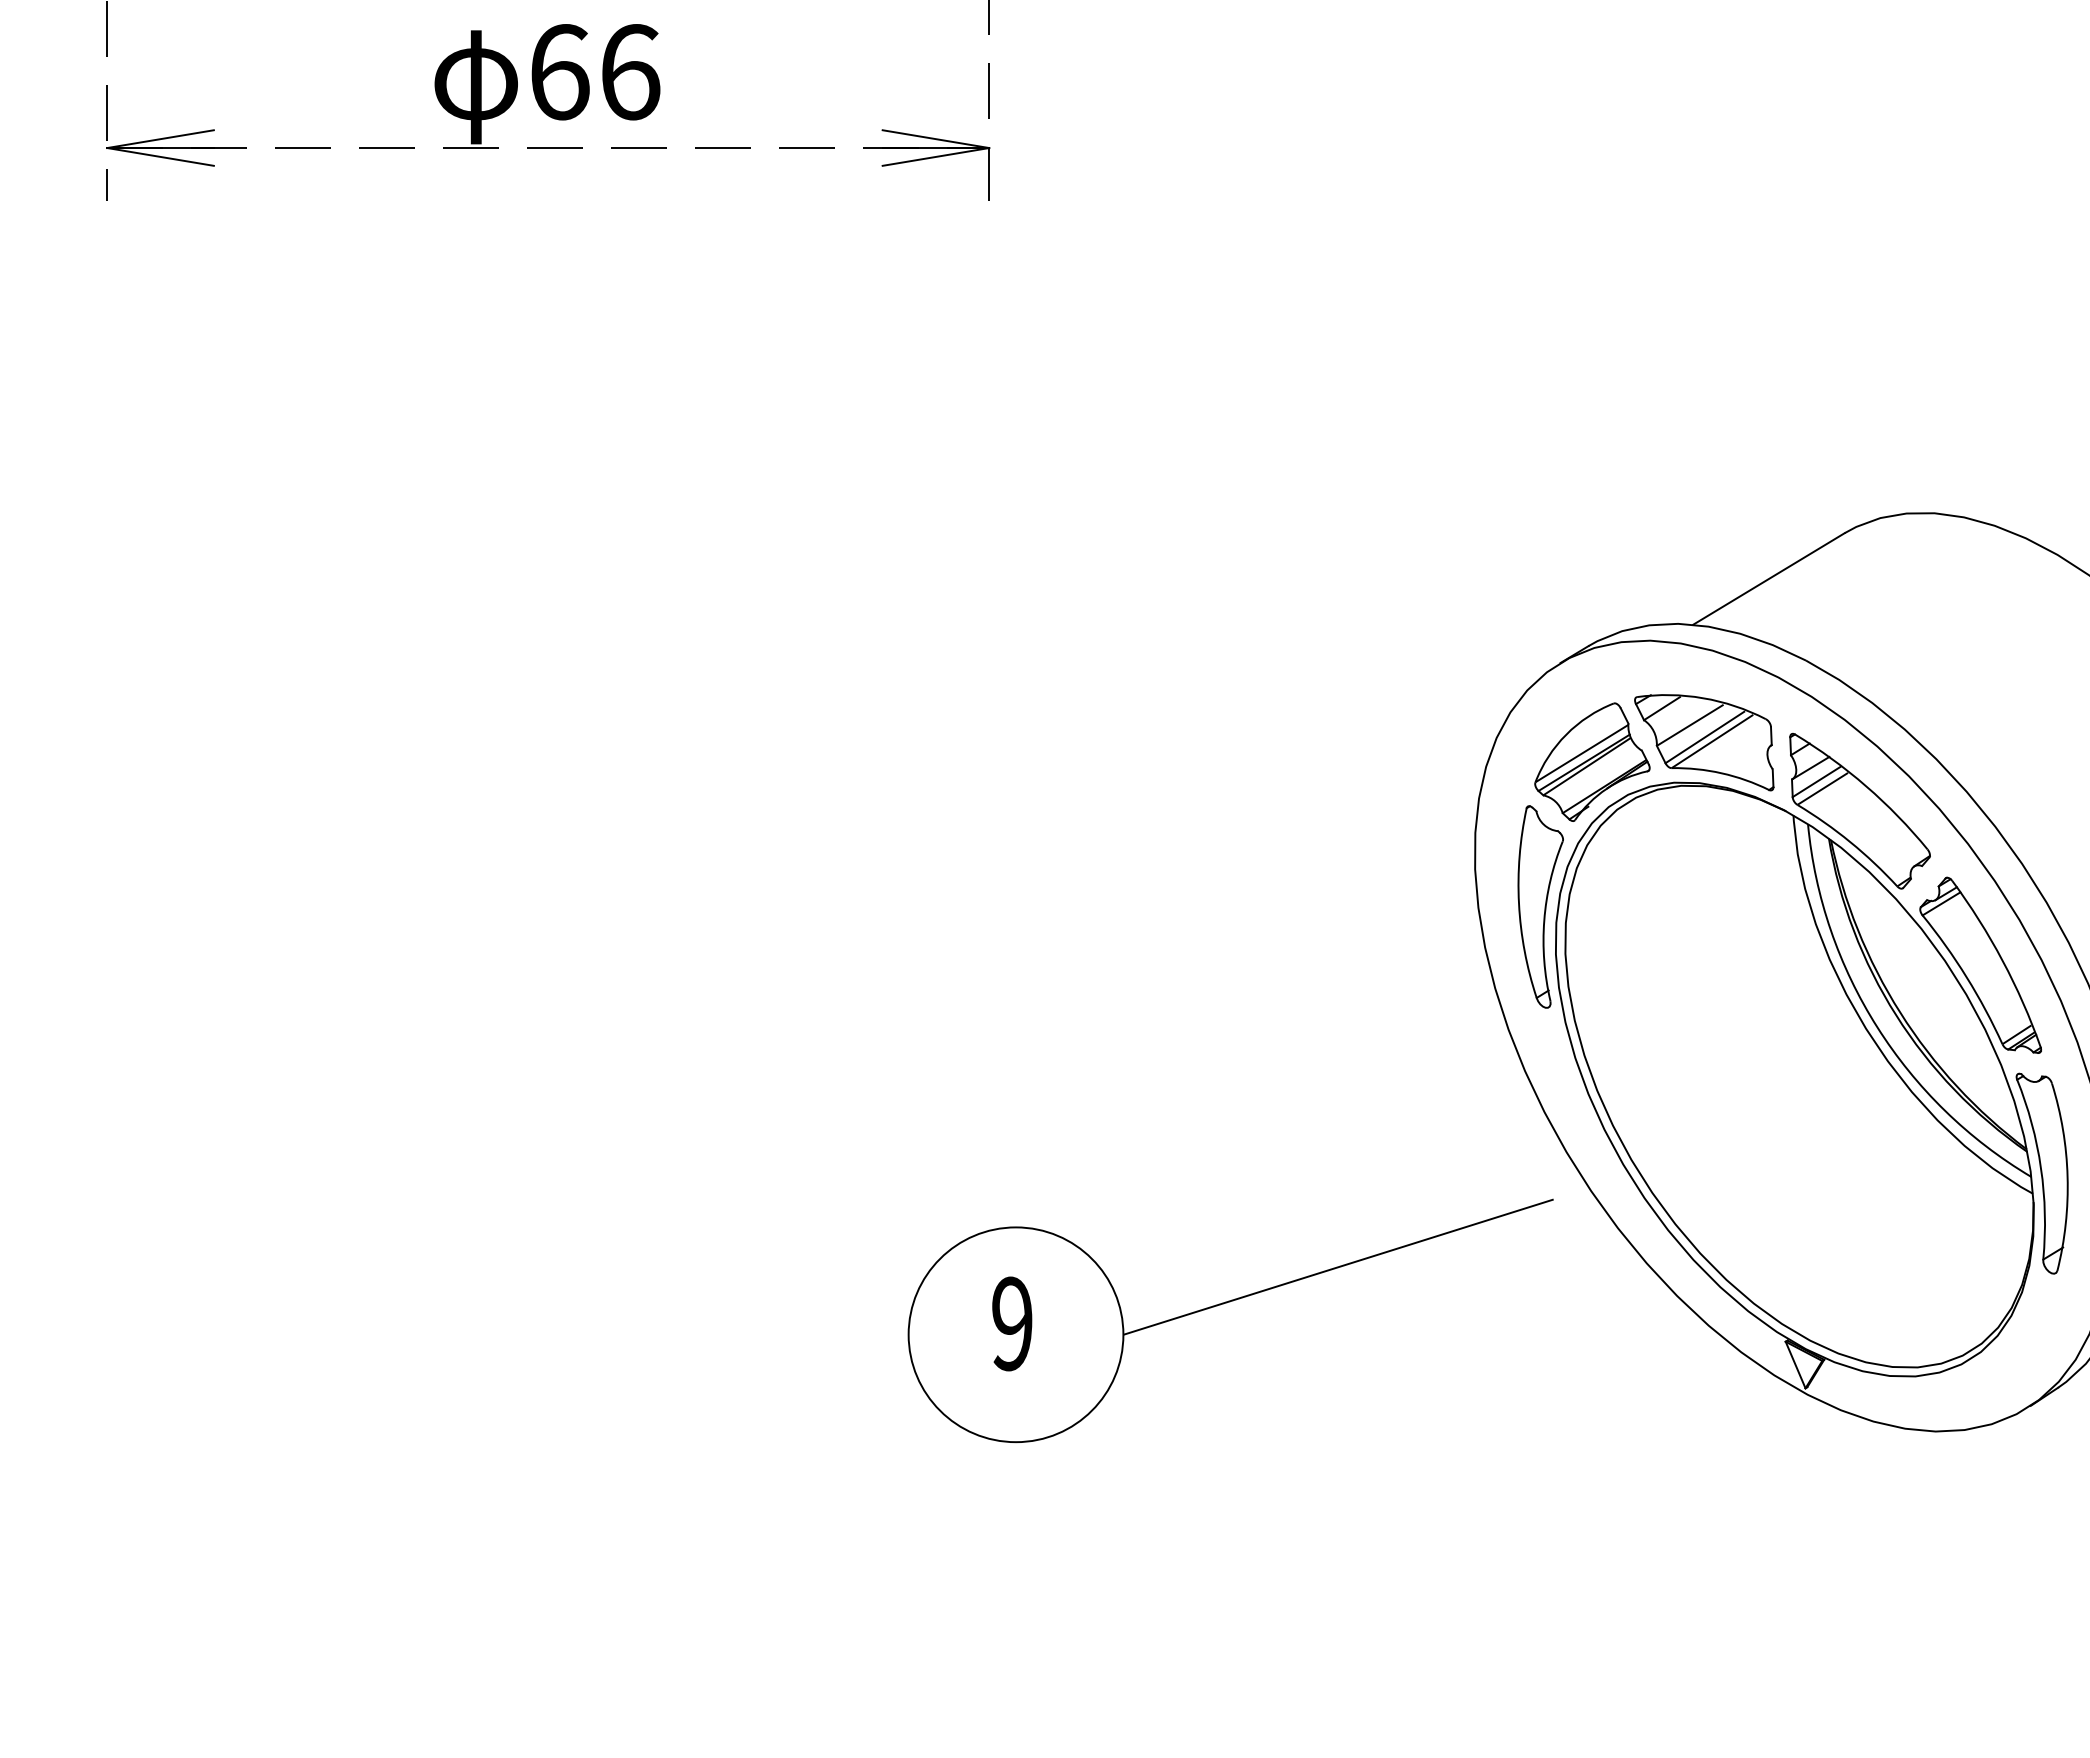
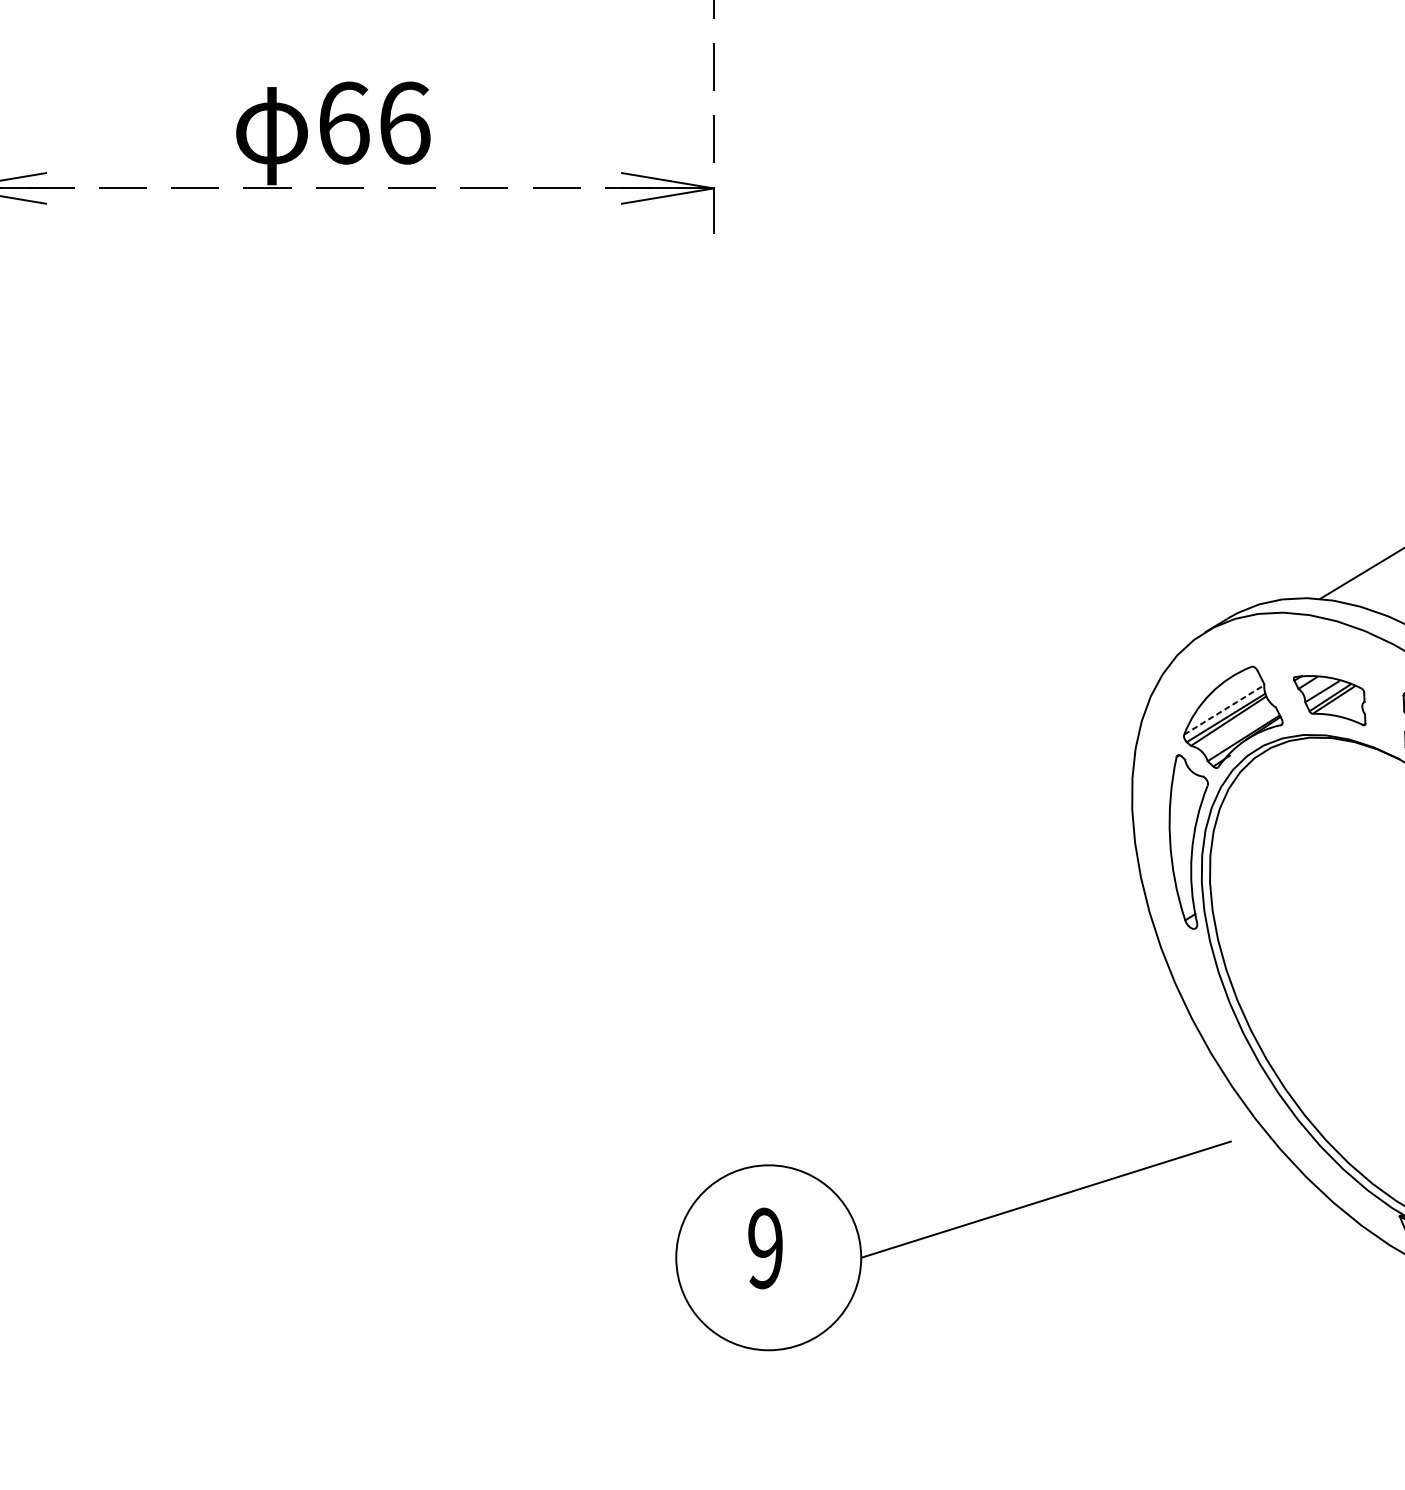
part: (1704, 742) -> (1329, 700), size x0.6
line: (1581, 753) -> (1223, 709), solid -> dashed
part: (1226, 1303) -> (950, 1230), moved

